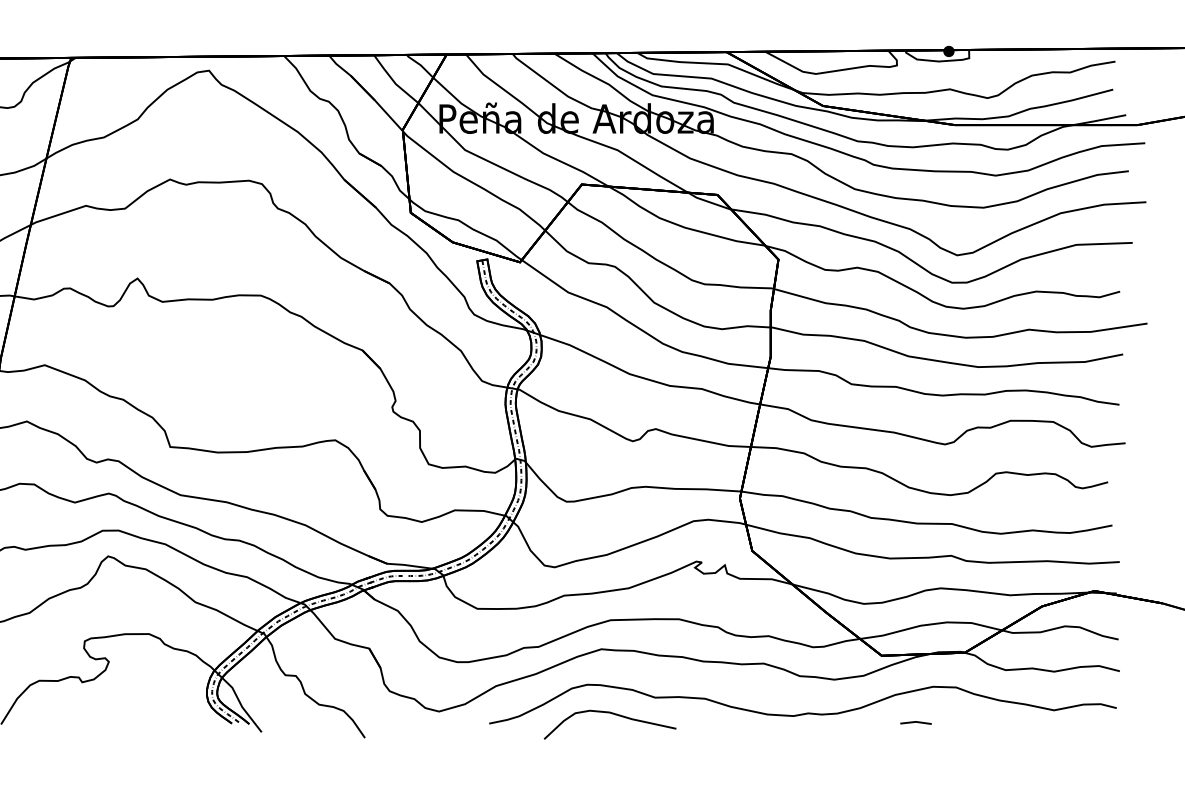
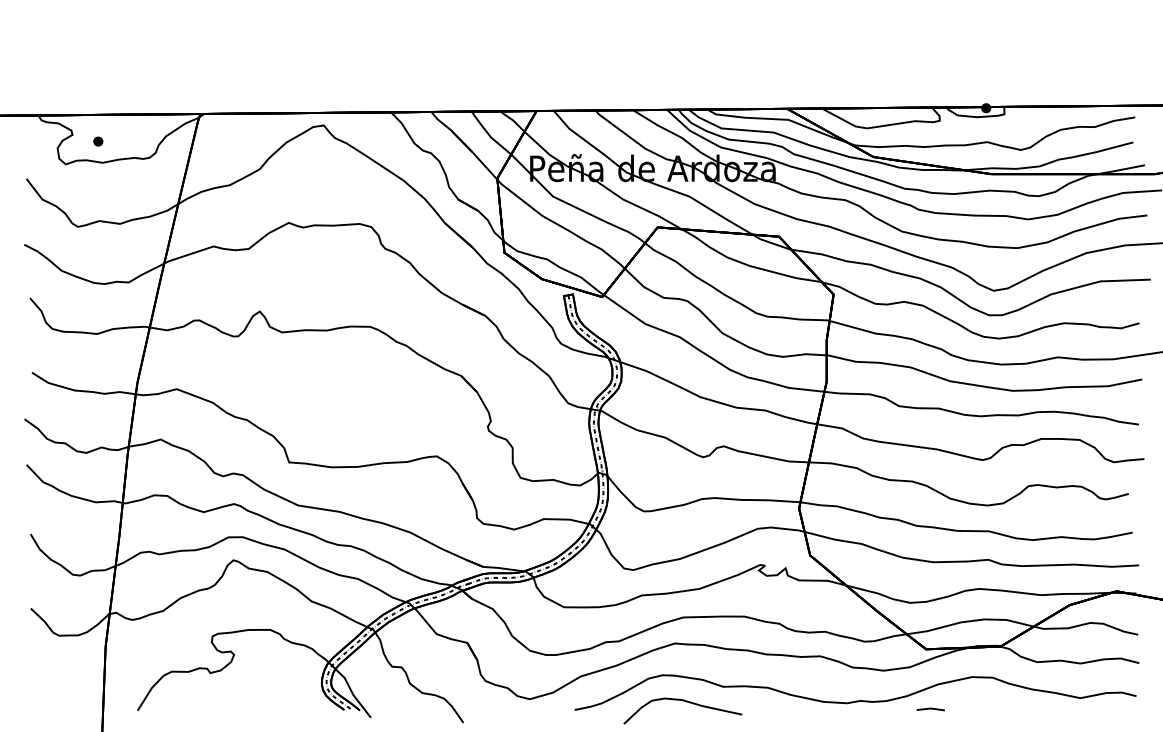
line: (915, 723) -> (930, 709), moved

